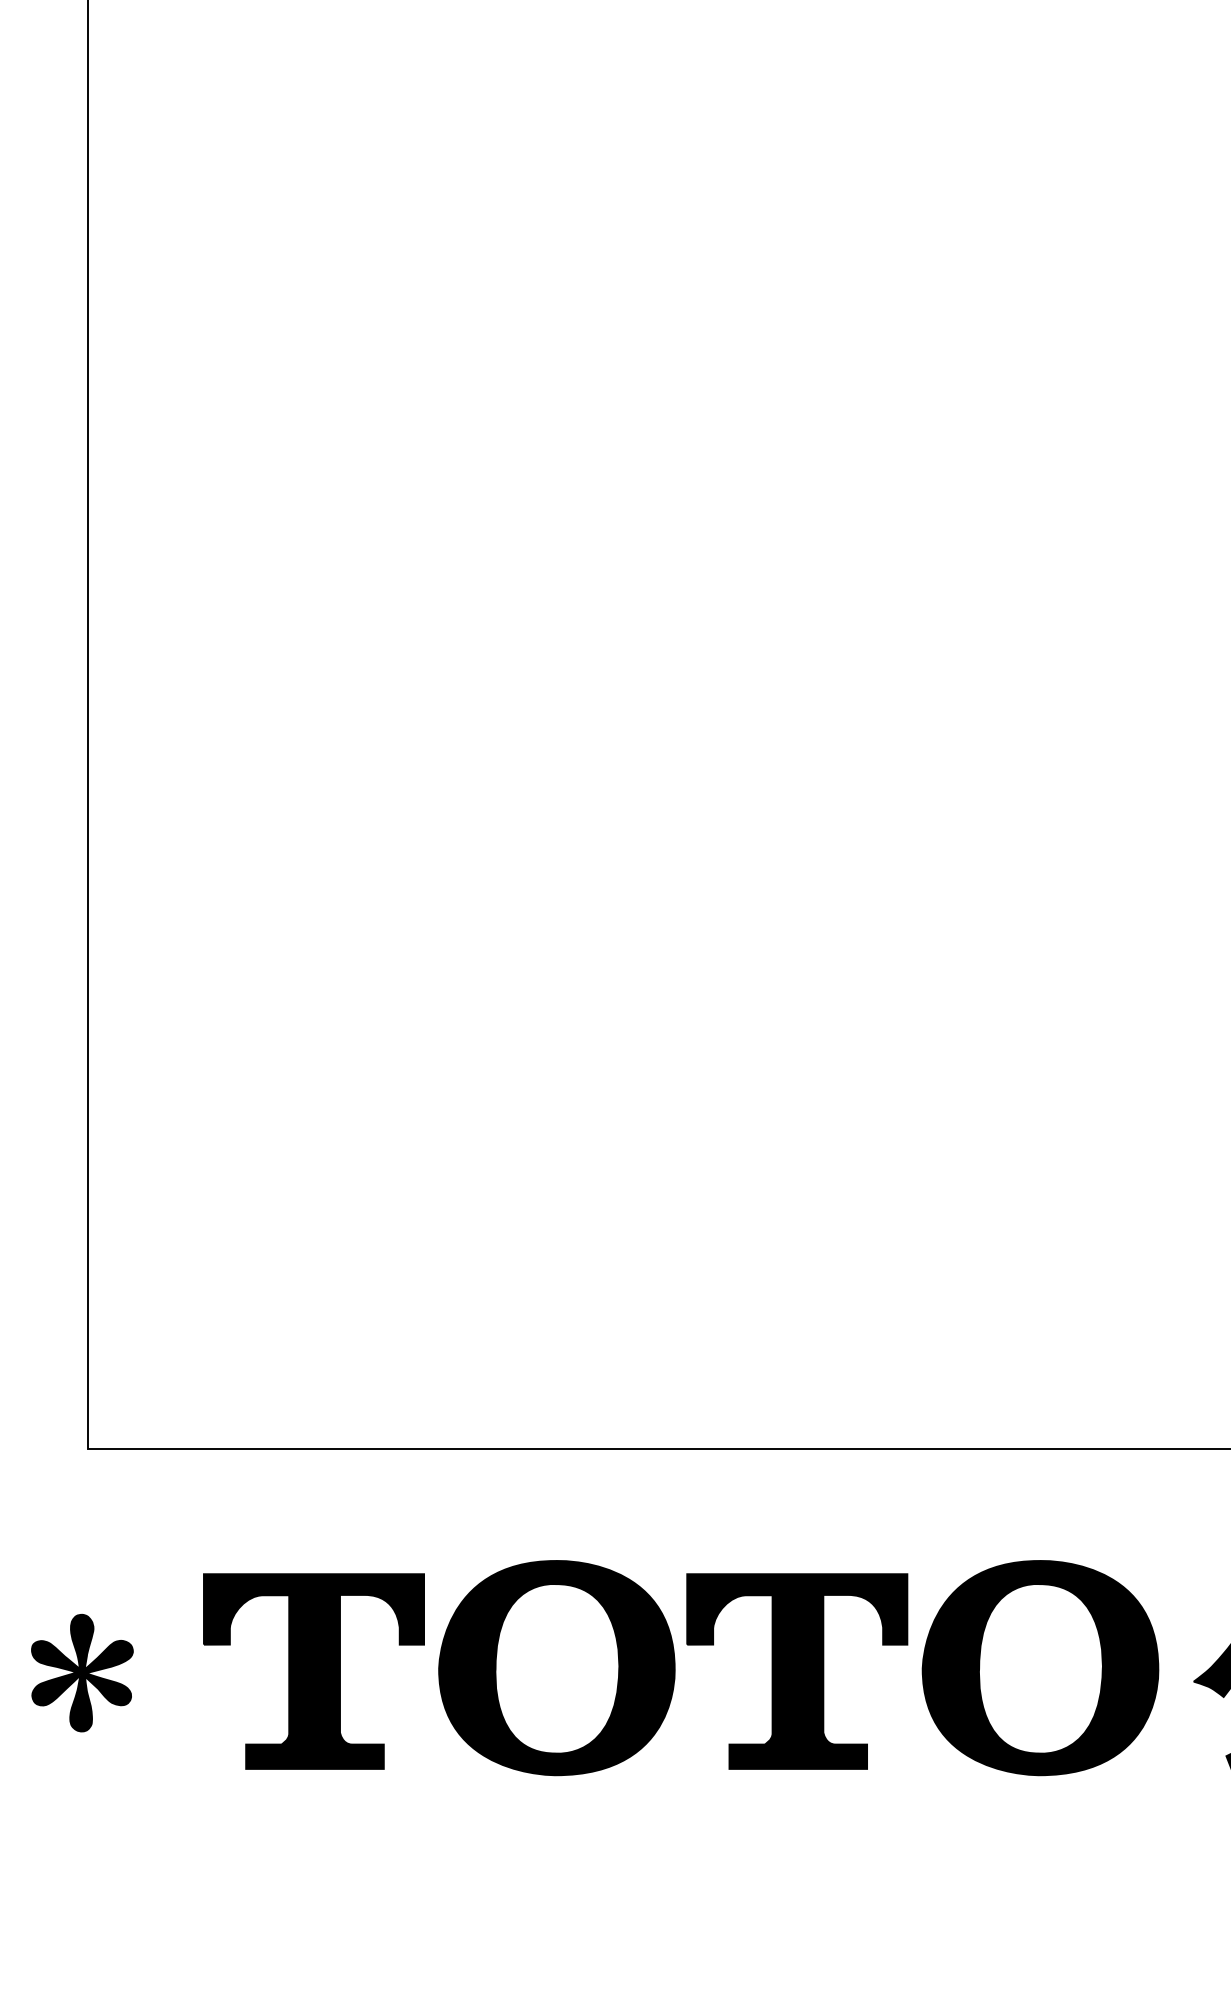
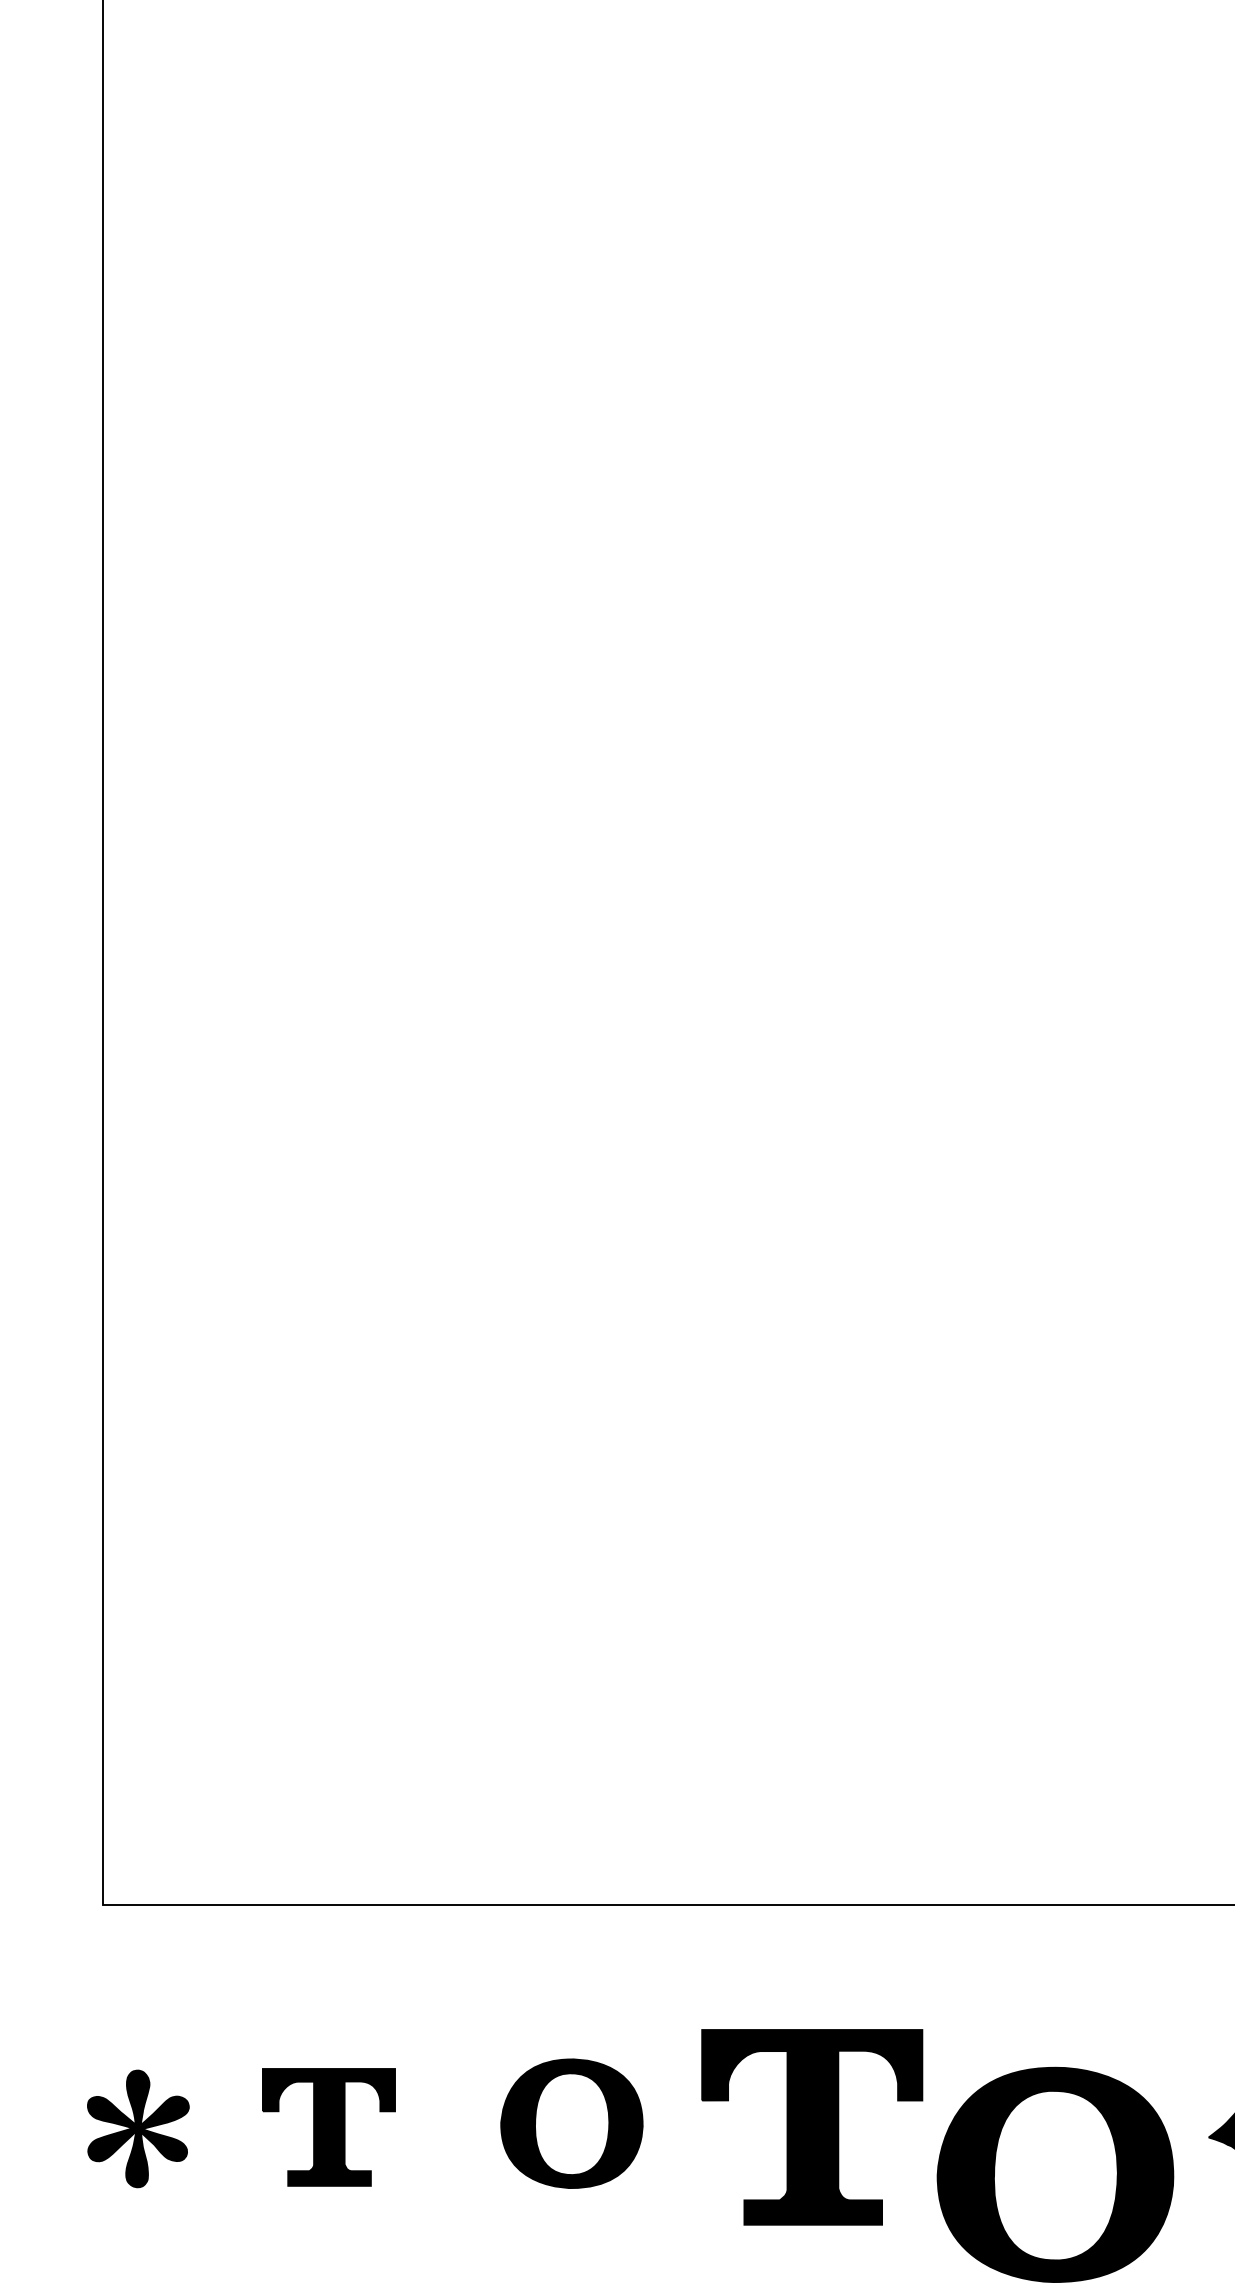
part: (556, 1667) -> (571, 2123), size x0.6
part: (1040, 1667) -> (1055, 2174), moved
part: (313, 1671) -> (328, 2127), size x0.6
part: (82, 1672) -> (138, 2128), moved

